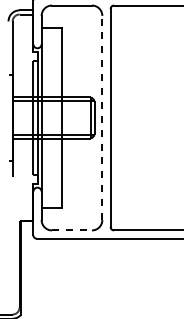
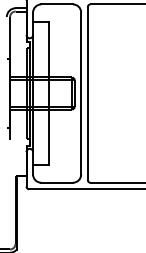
line: (102, 117) -> (81, 93), dashed -> solid
line: (72, 230) -> (57, 182), dashed -> solid

